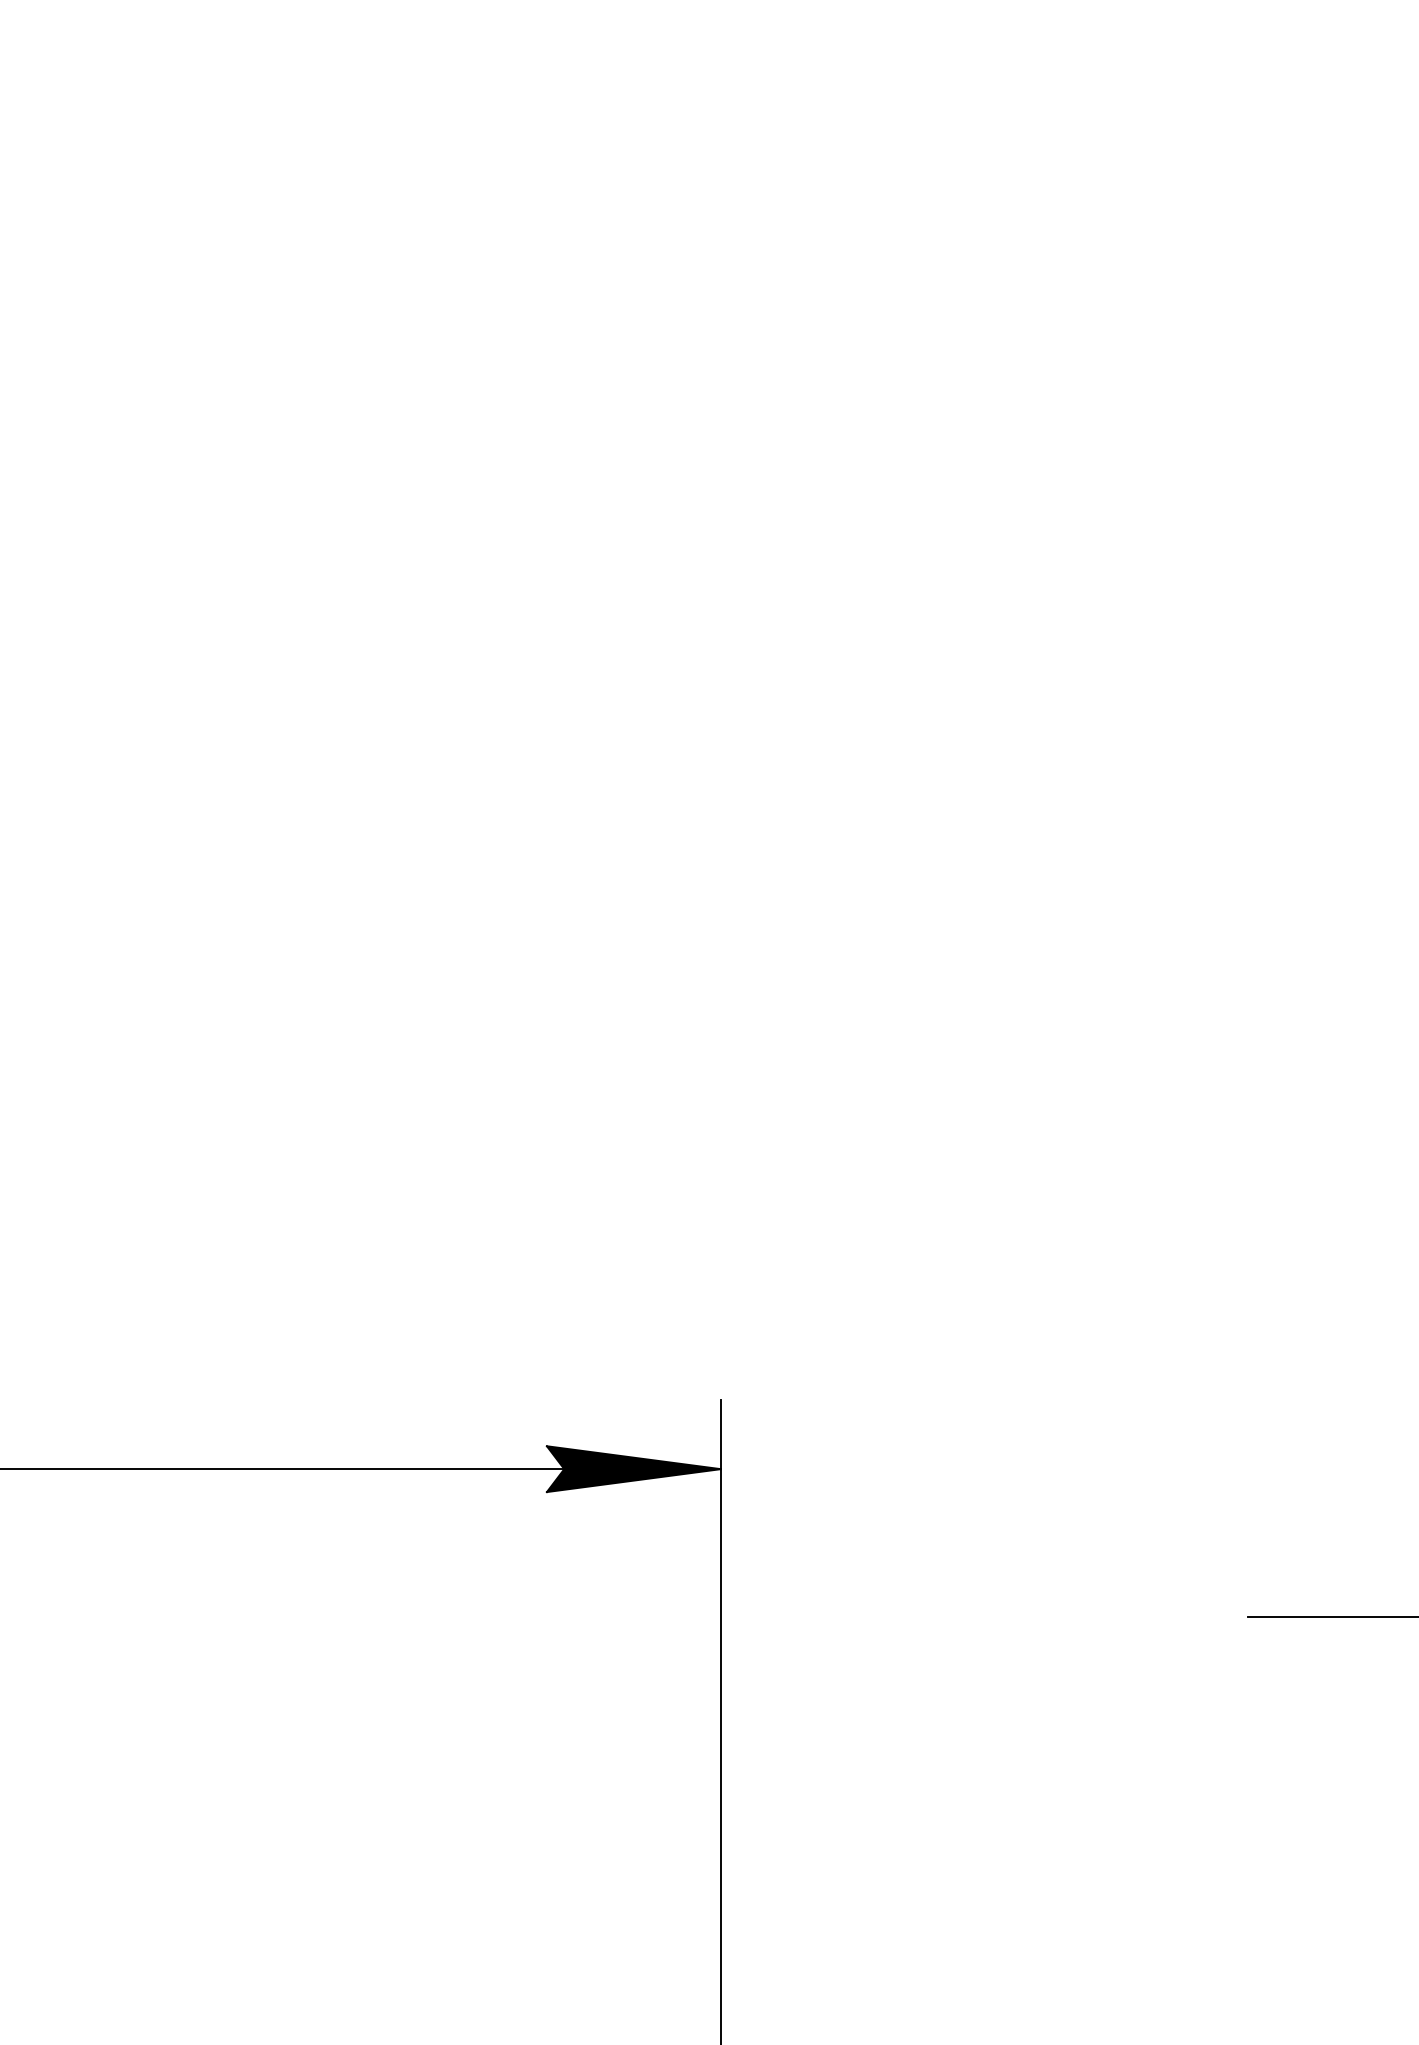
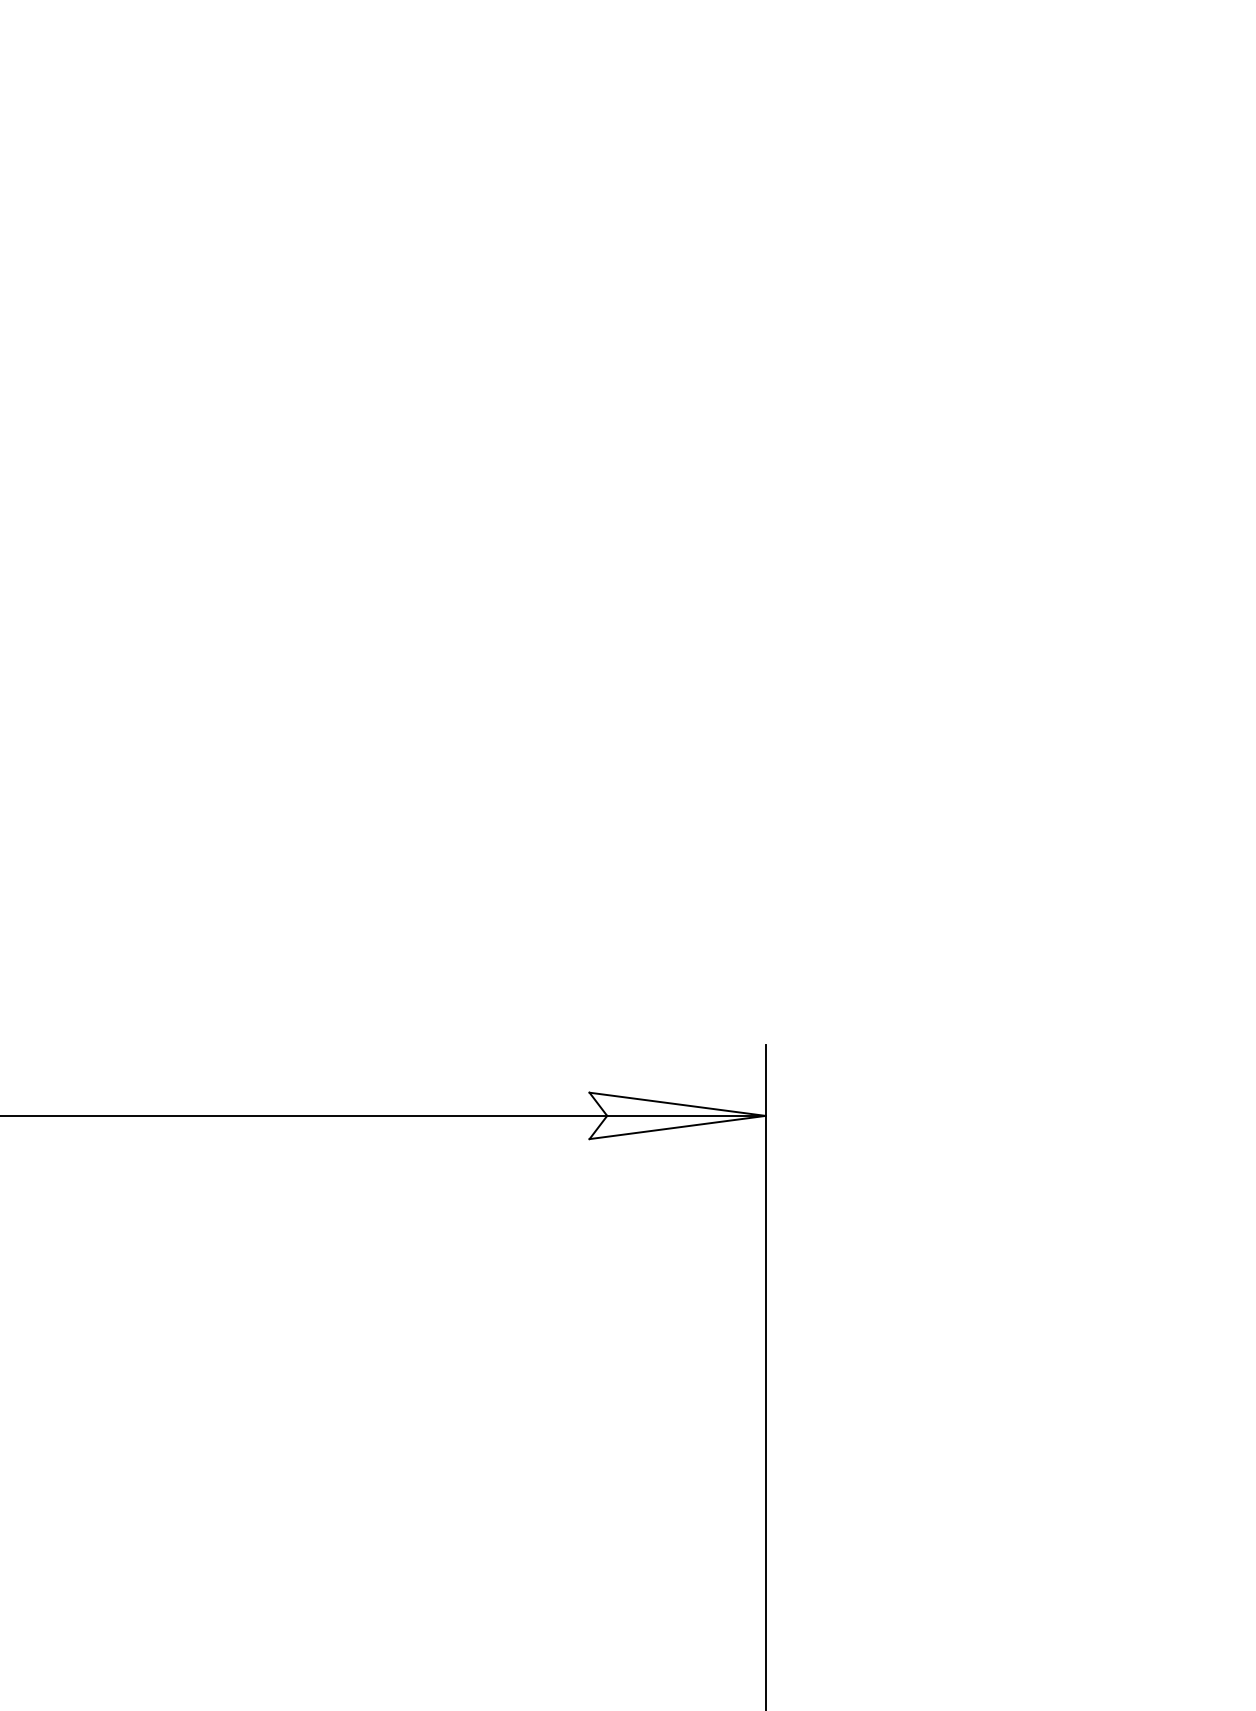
fill: (633, 1469) -> (677, 1116), removed

